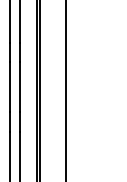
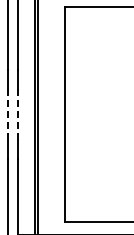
line: (9, 86) -> (7, 113), solid -> dashed
line: (19, 86) -> (17, 113), solid -> dashed

